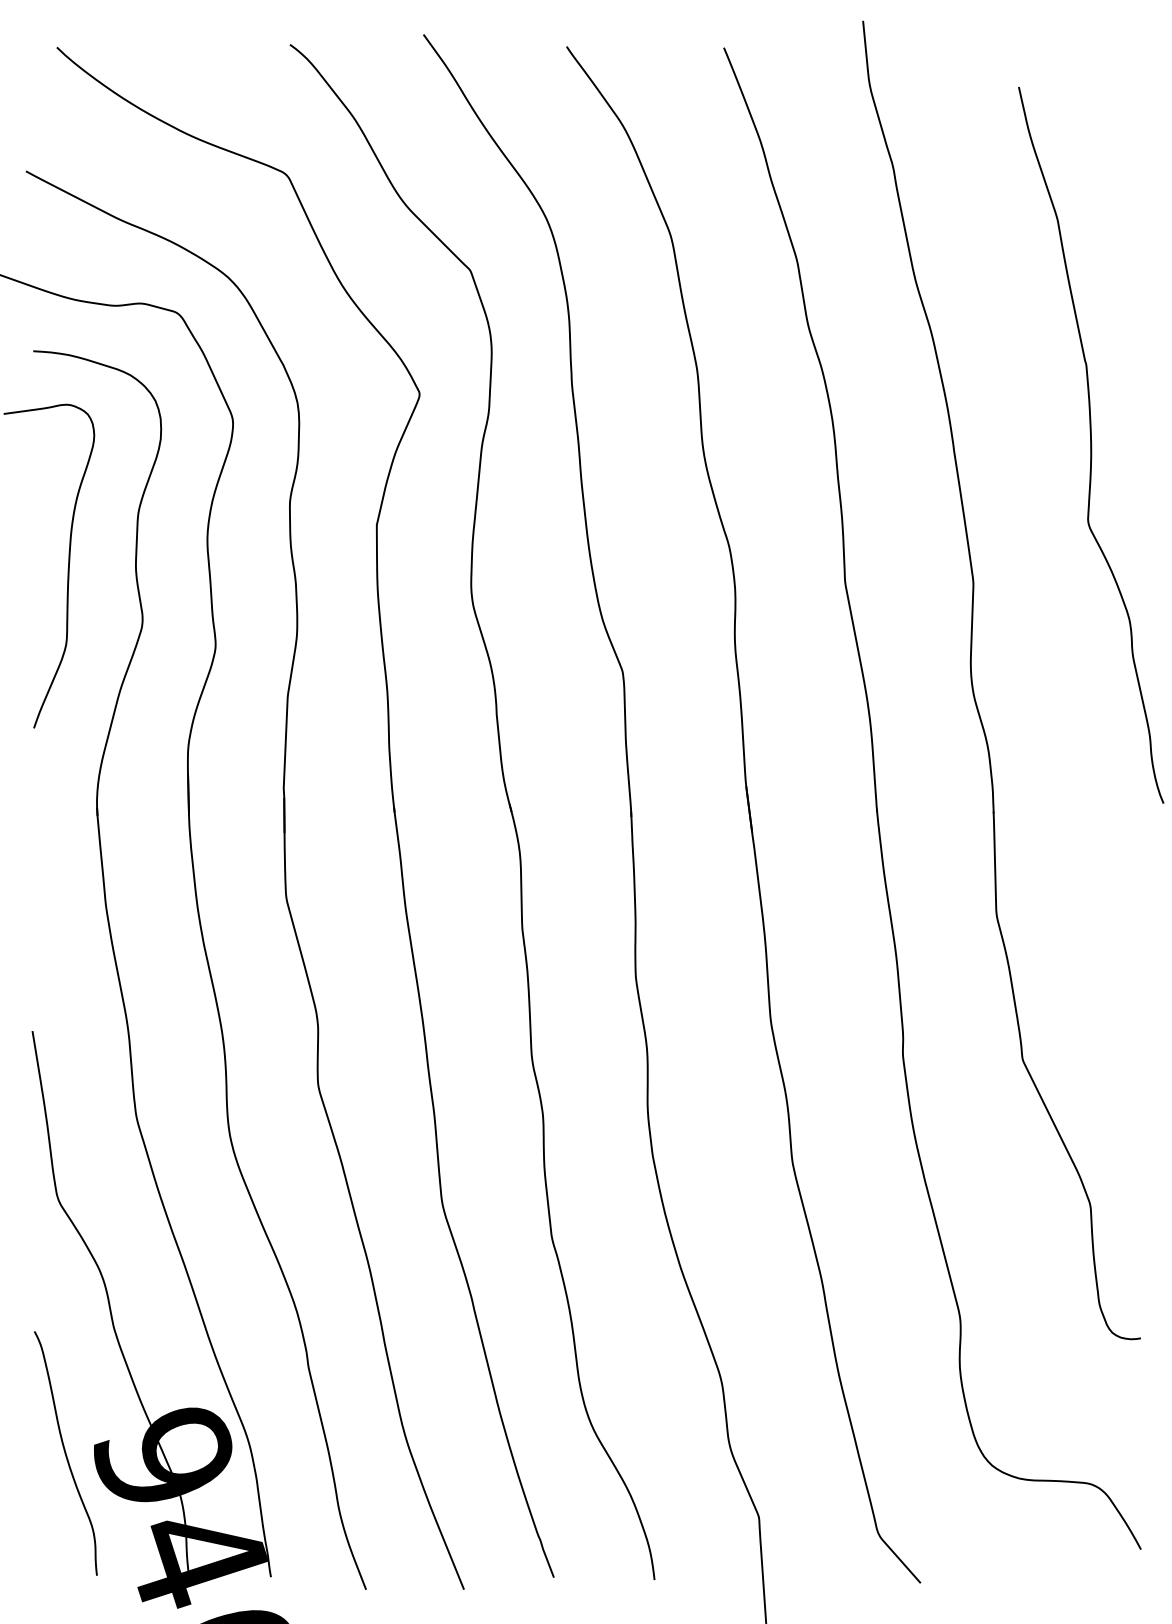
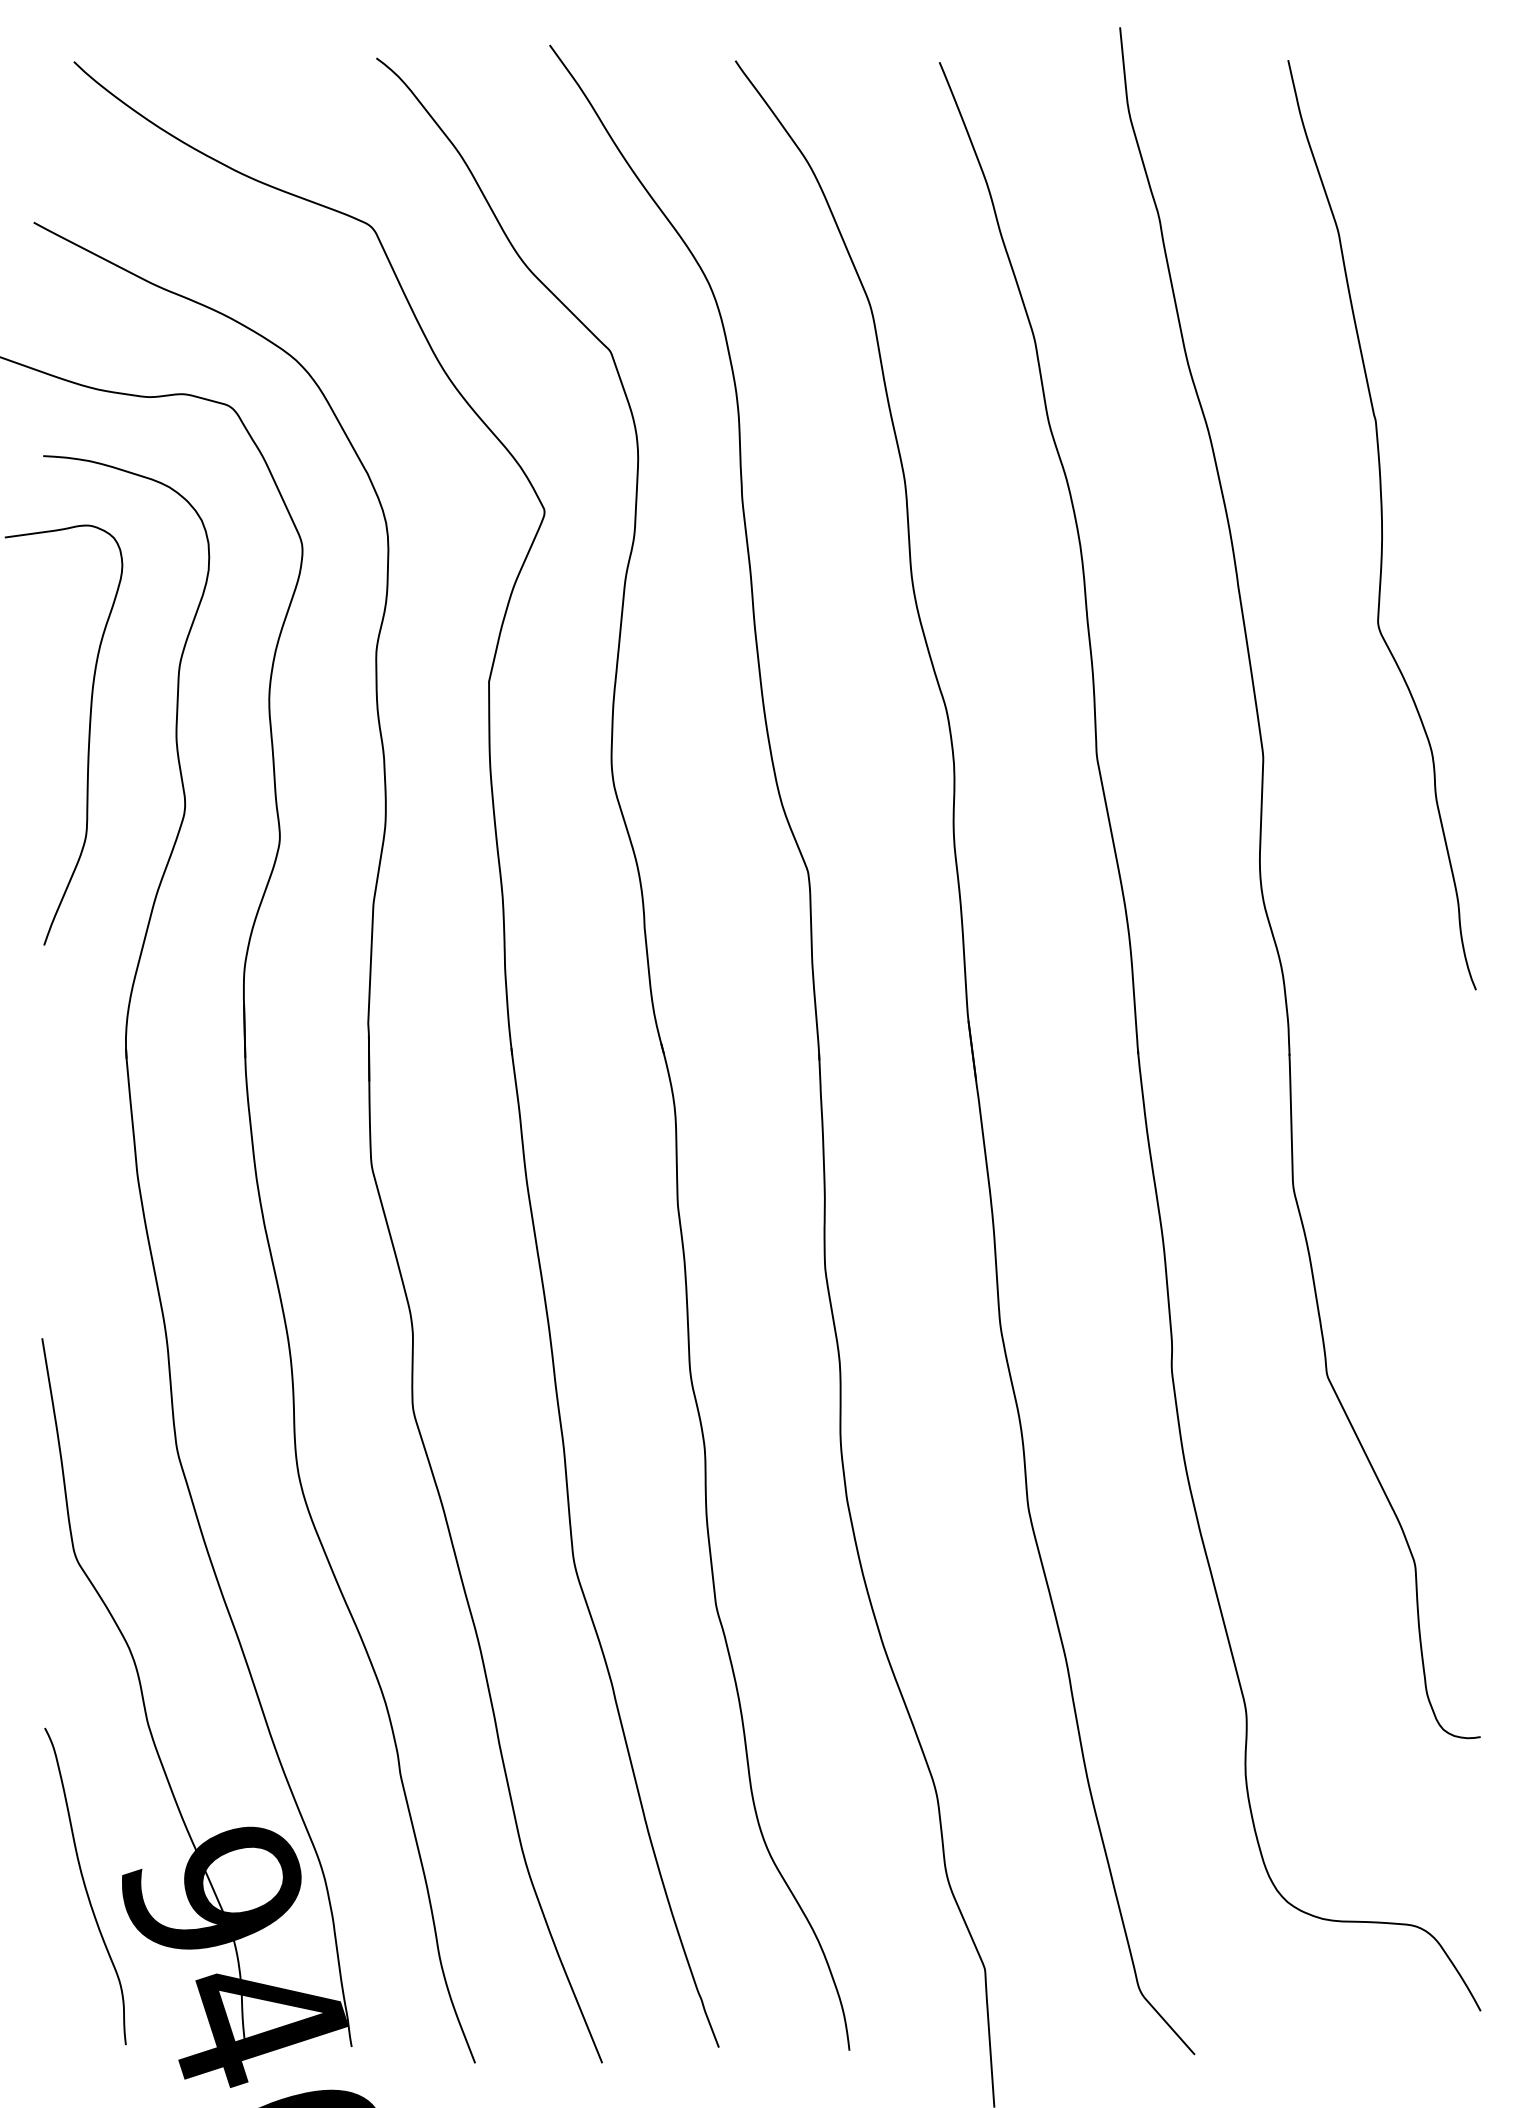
curve: (1090, 445) -> (1381, 525), moved

